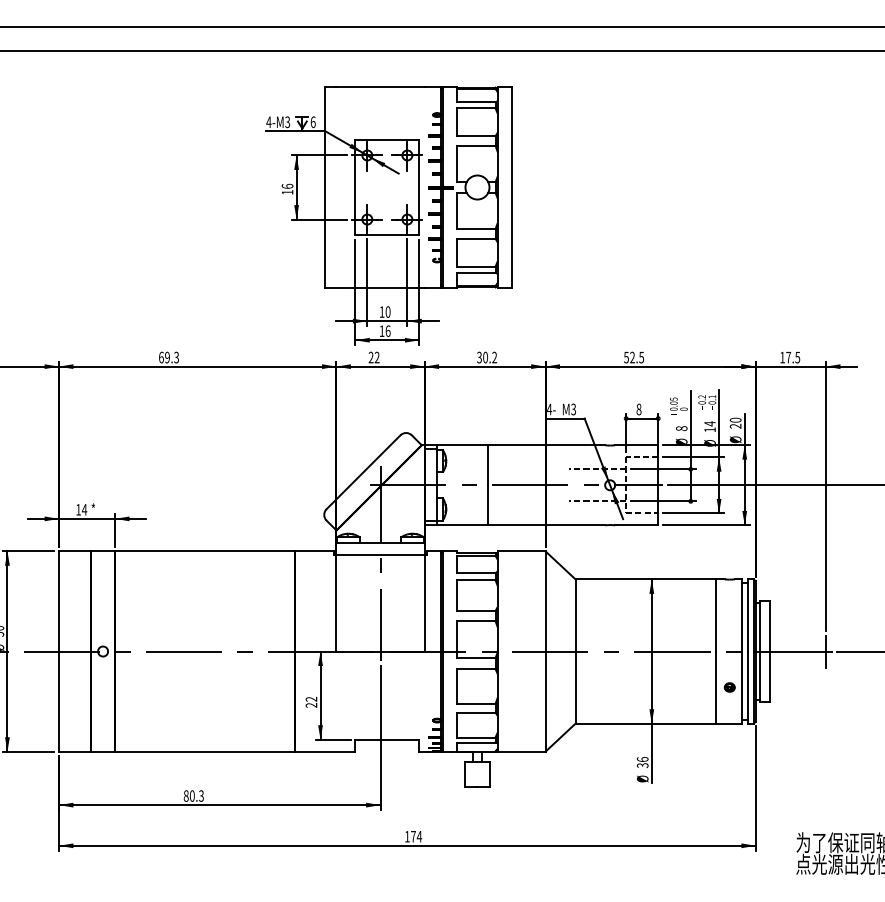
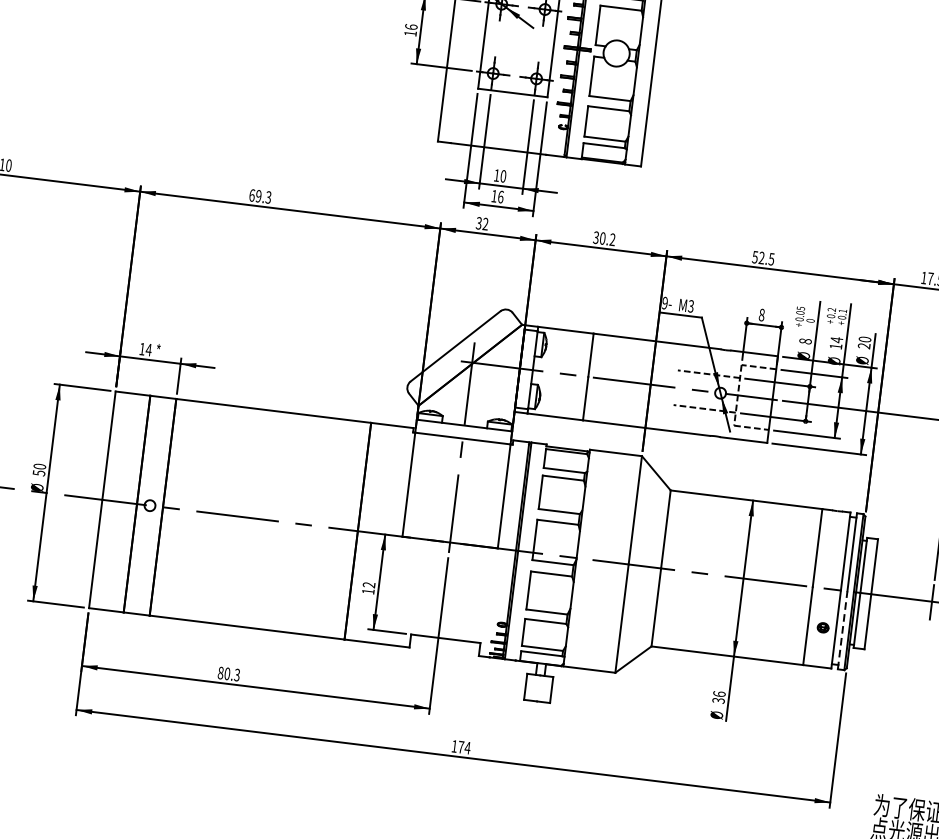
text: (370, 357) -> (478, 223), 22 -> 32
text: (549, 409) -> (665, 303), 4- -> 9-
line: (747, 687) -> (842, 630), solid -> dashed
text: (311, 704) -> (368, 590), 22 -> 12

